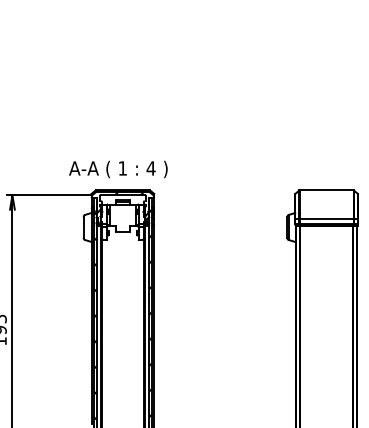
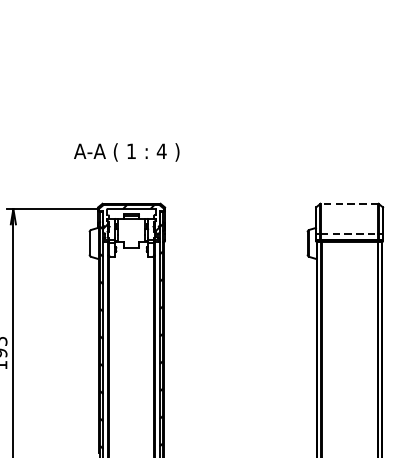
text: (118, 169) -> (126, 152), moved
line: (326, 190) -> (349, 203), solid -> dashed
line: (326, 218) -> (349, 233), solid -> dashed

